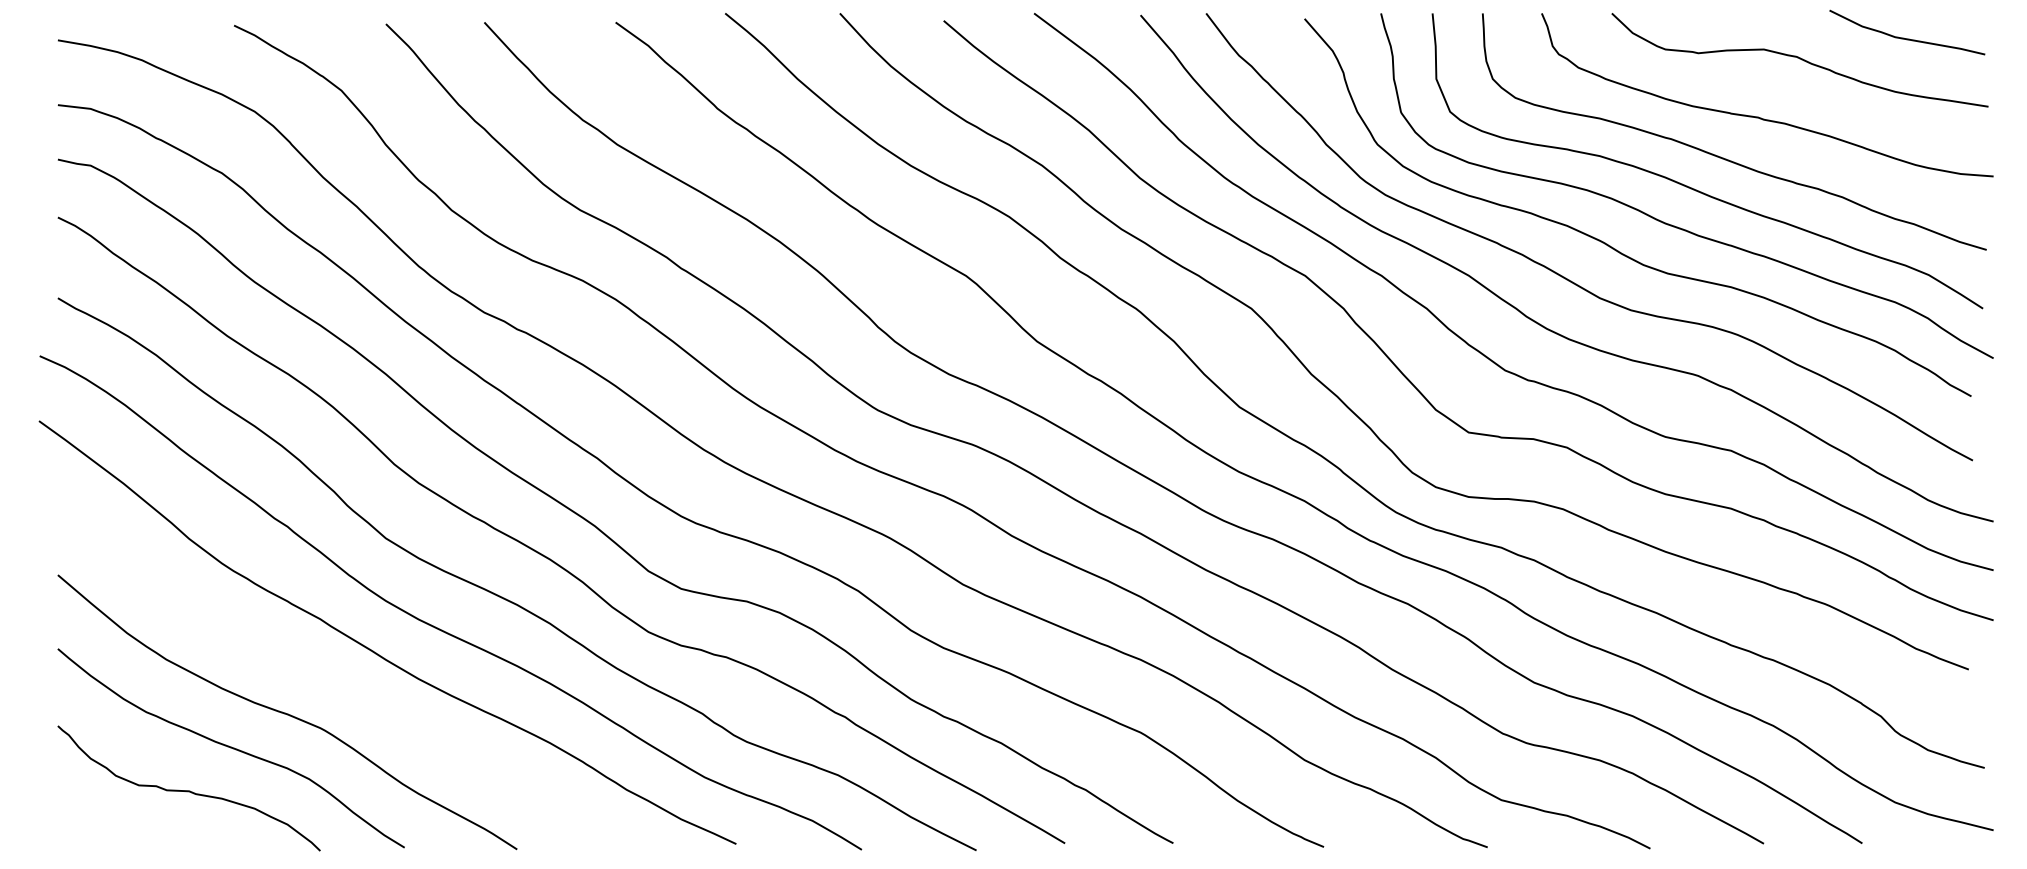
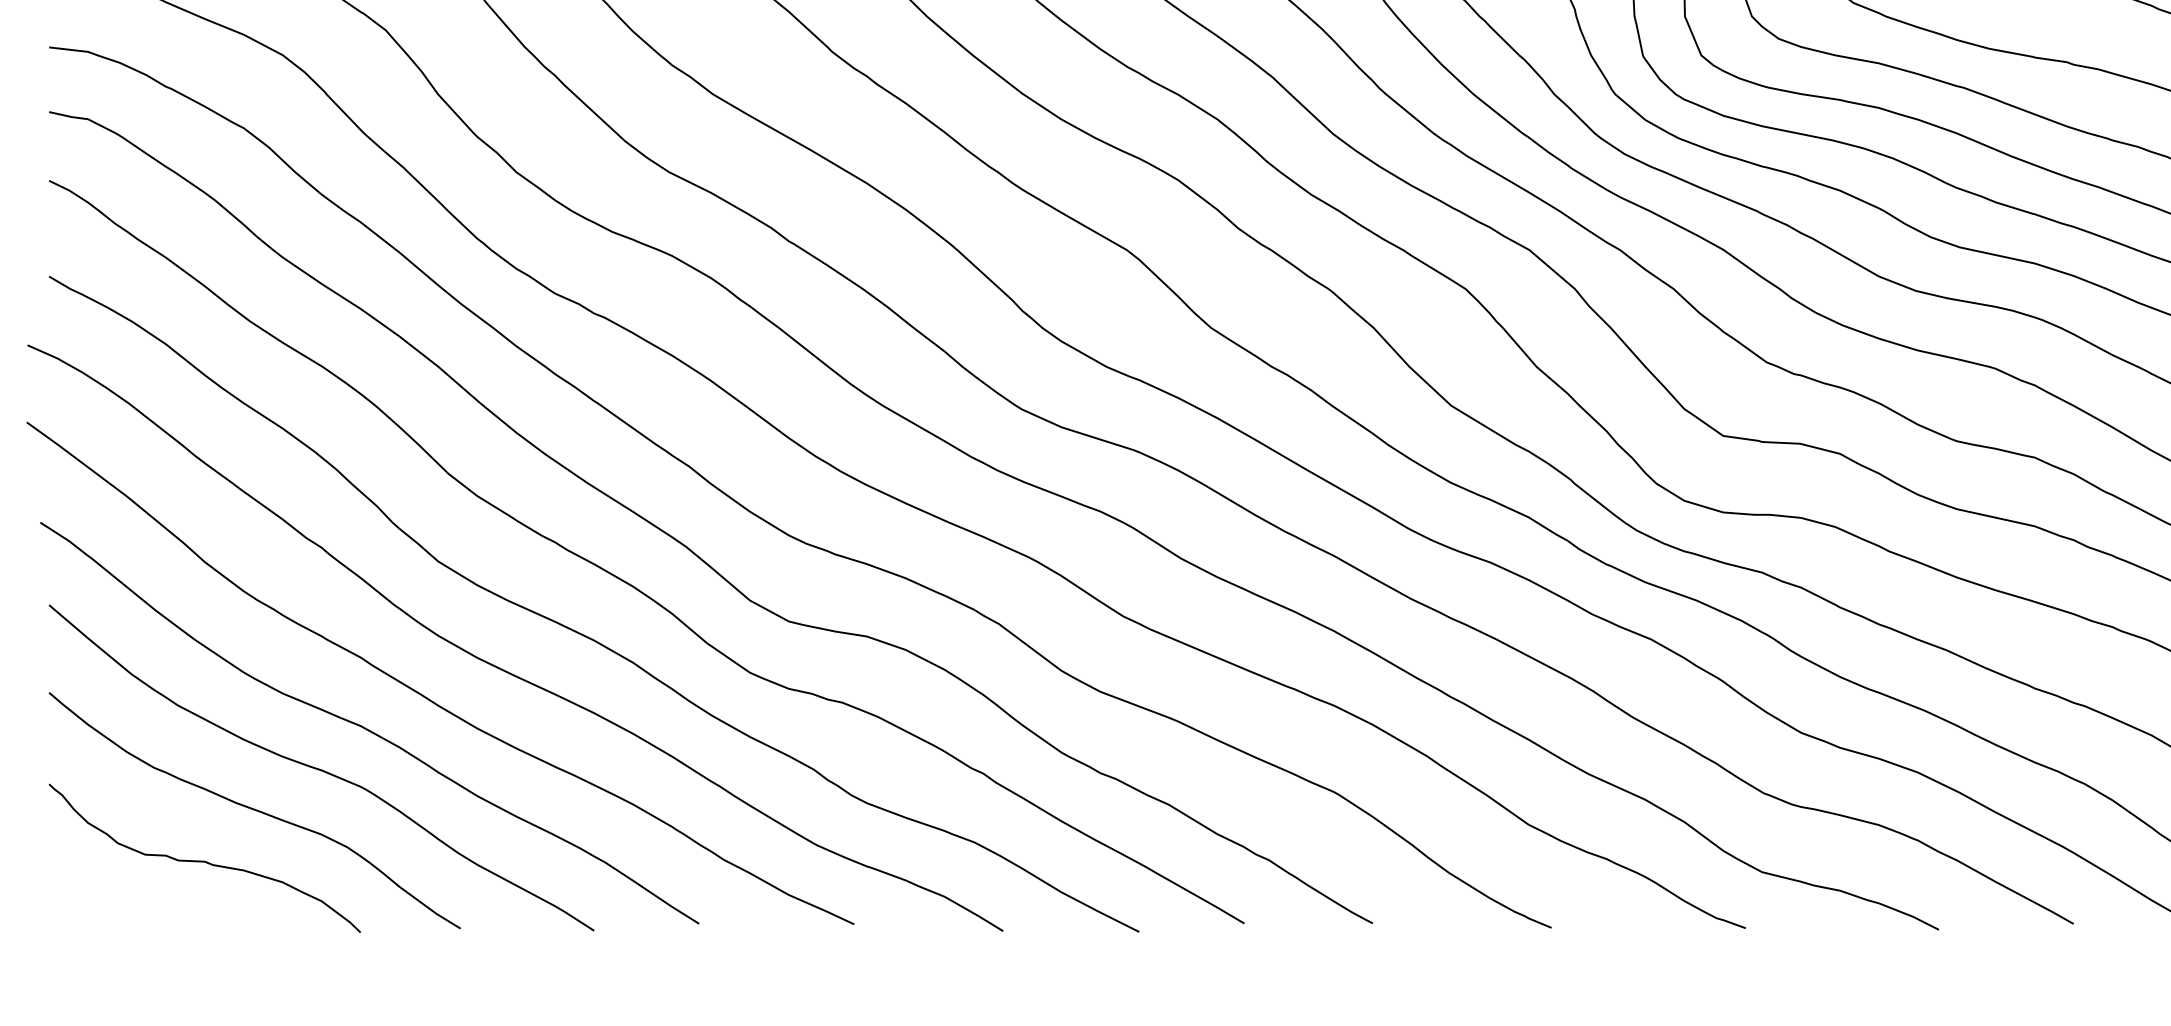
curve: (325, 678) -> (366, 727), added

